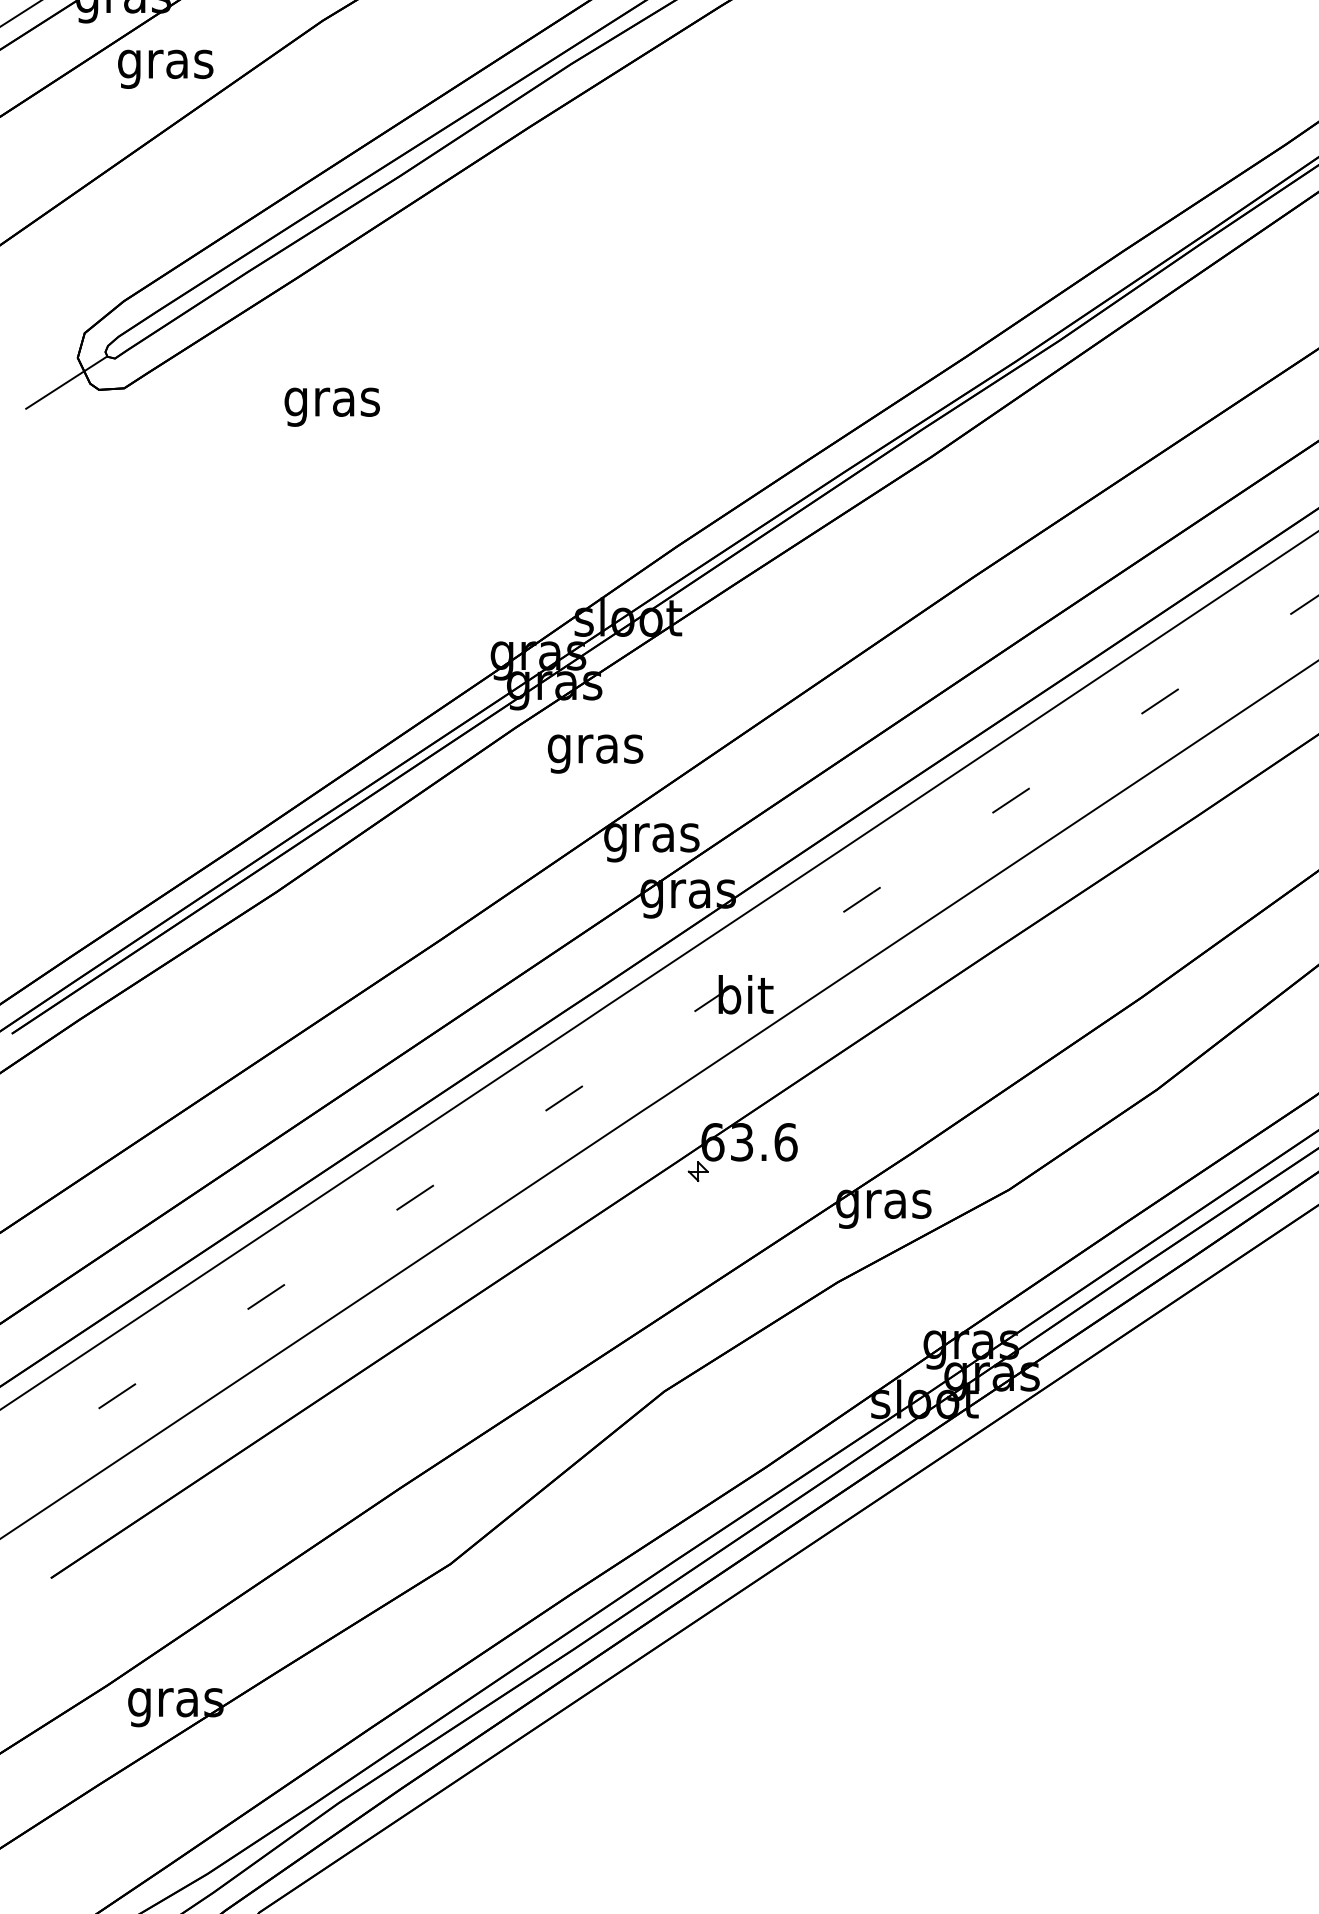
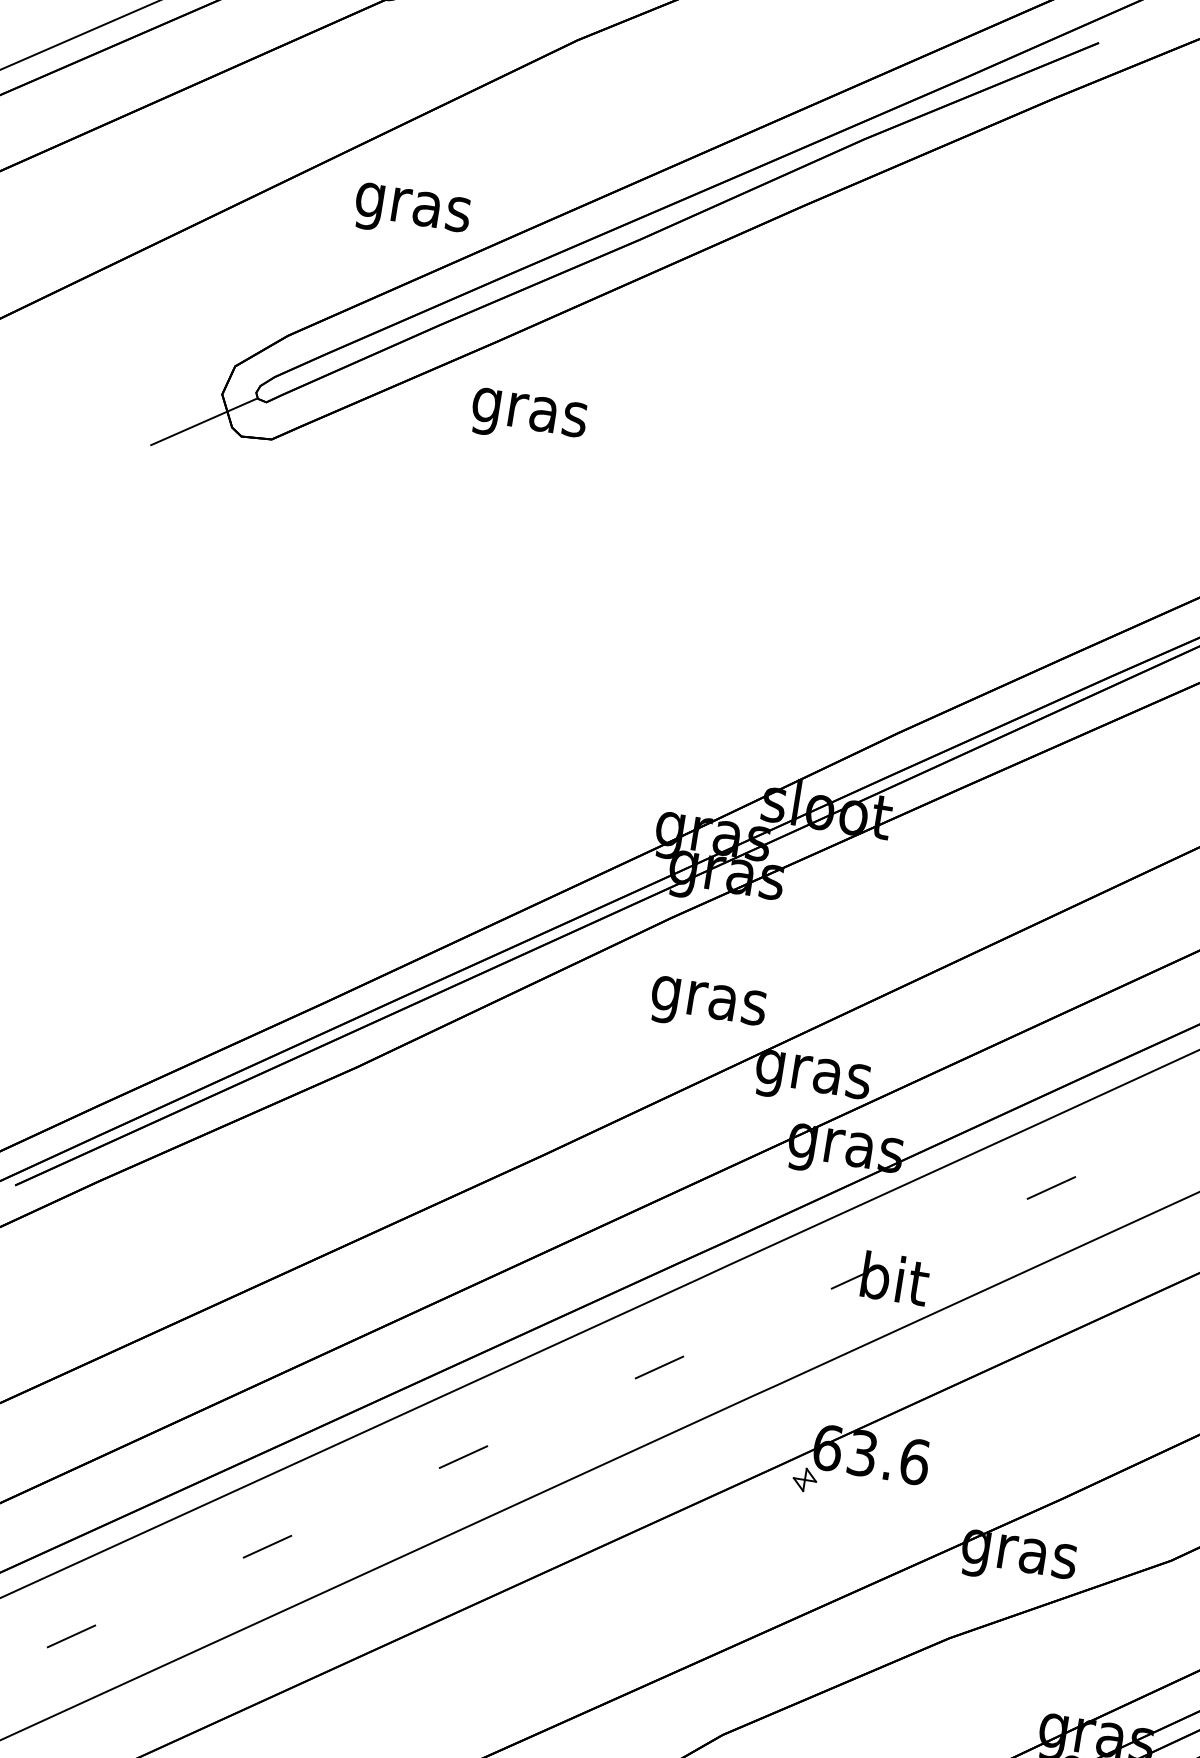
text: (165, 68) -> (412, 212), moved
text: (331, 406) -> (527, 417), moved
text: (595, 753) -> (708, 1005), moved

